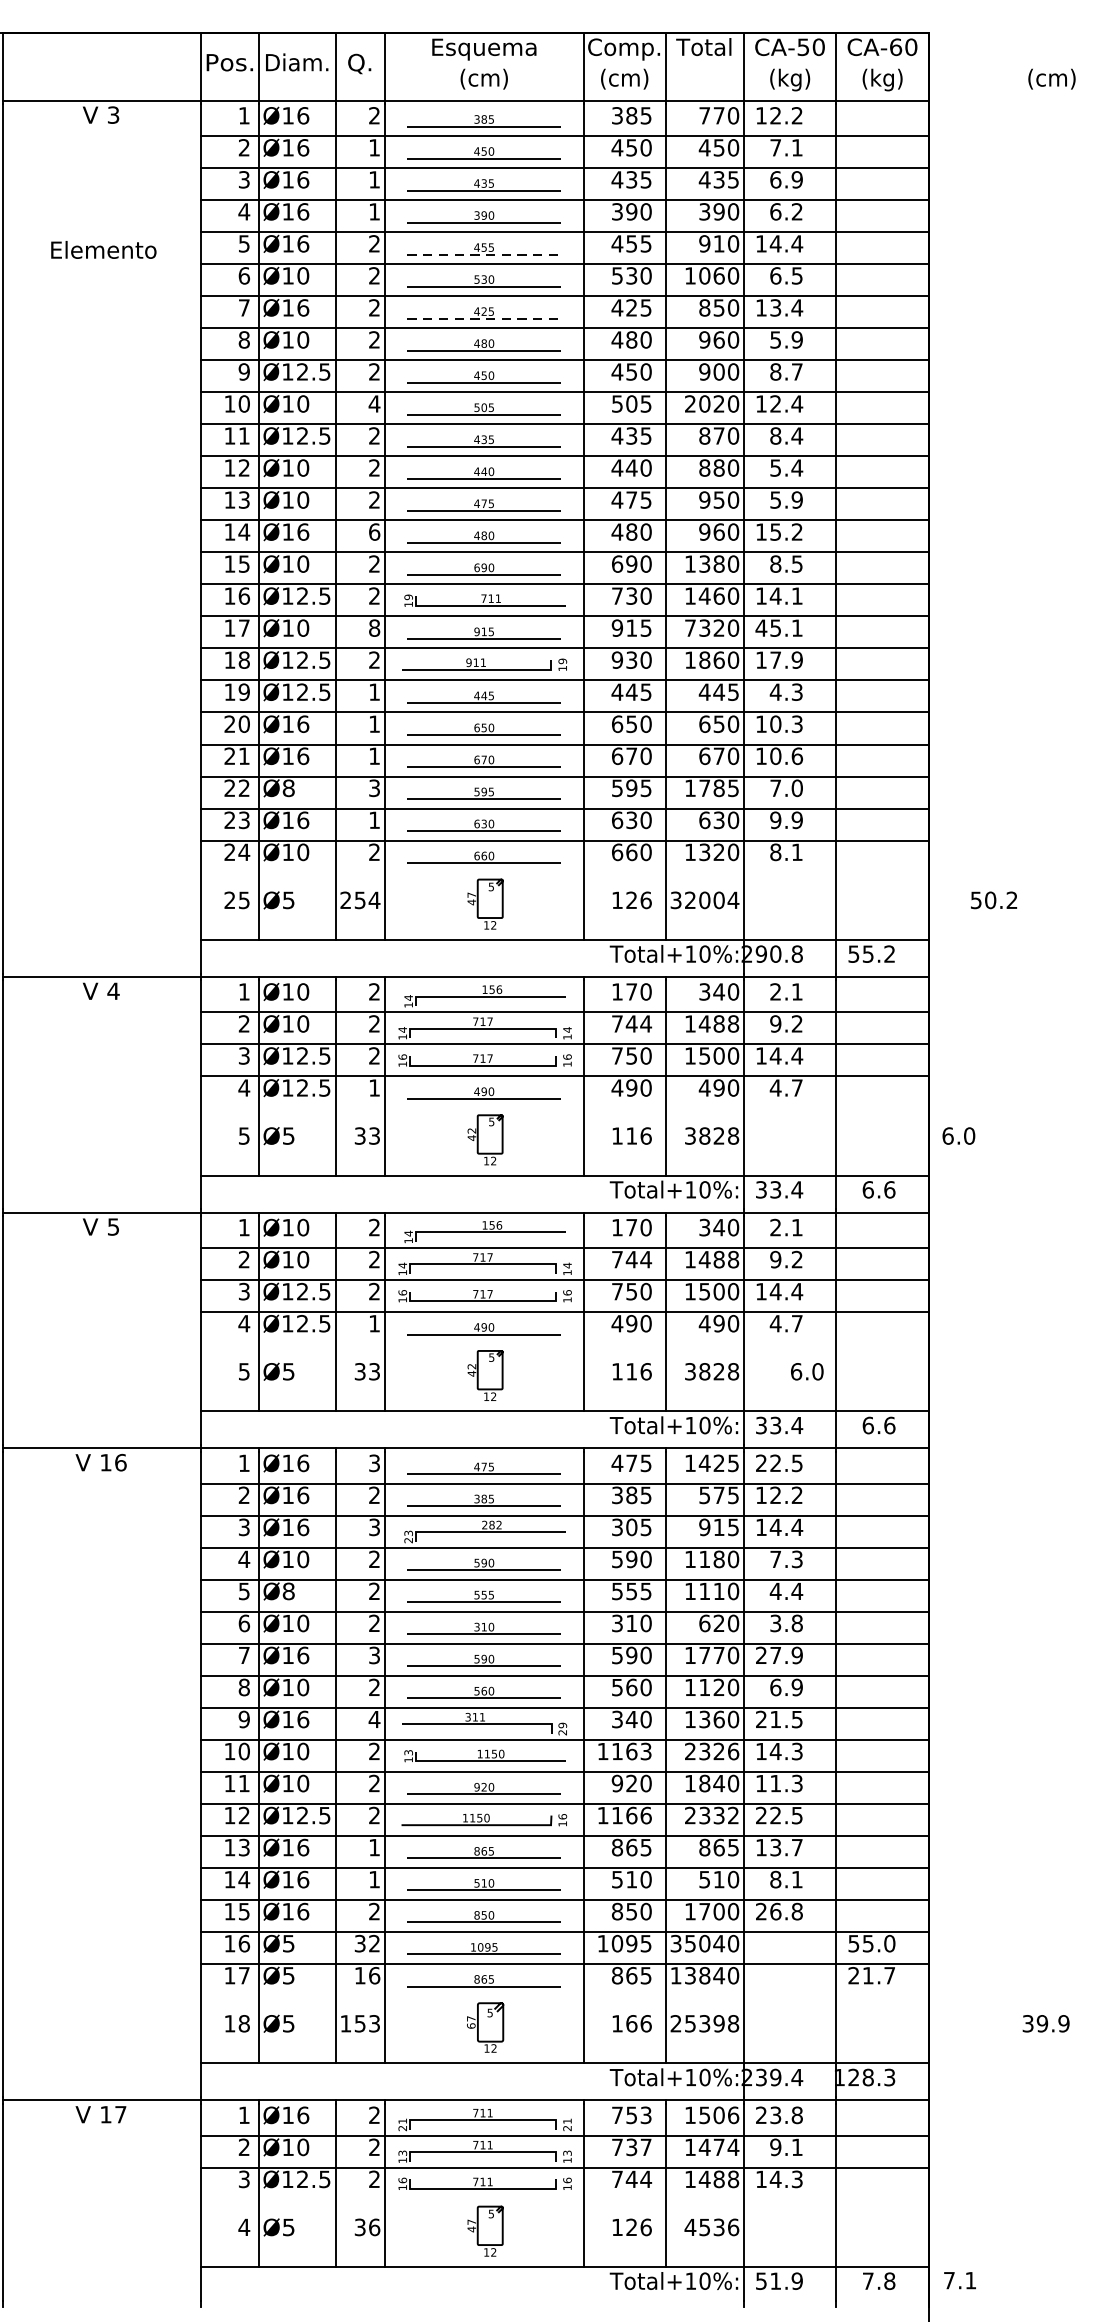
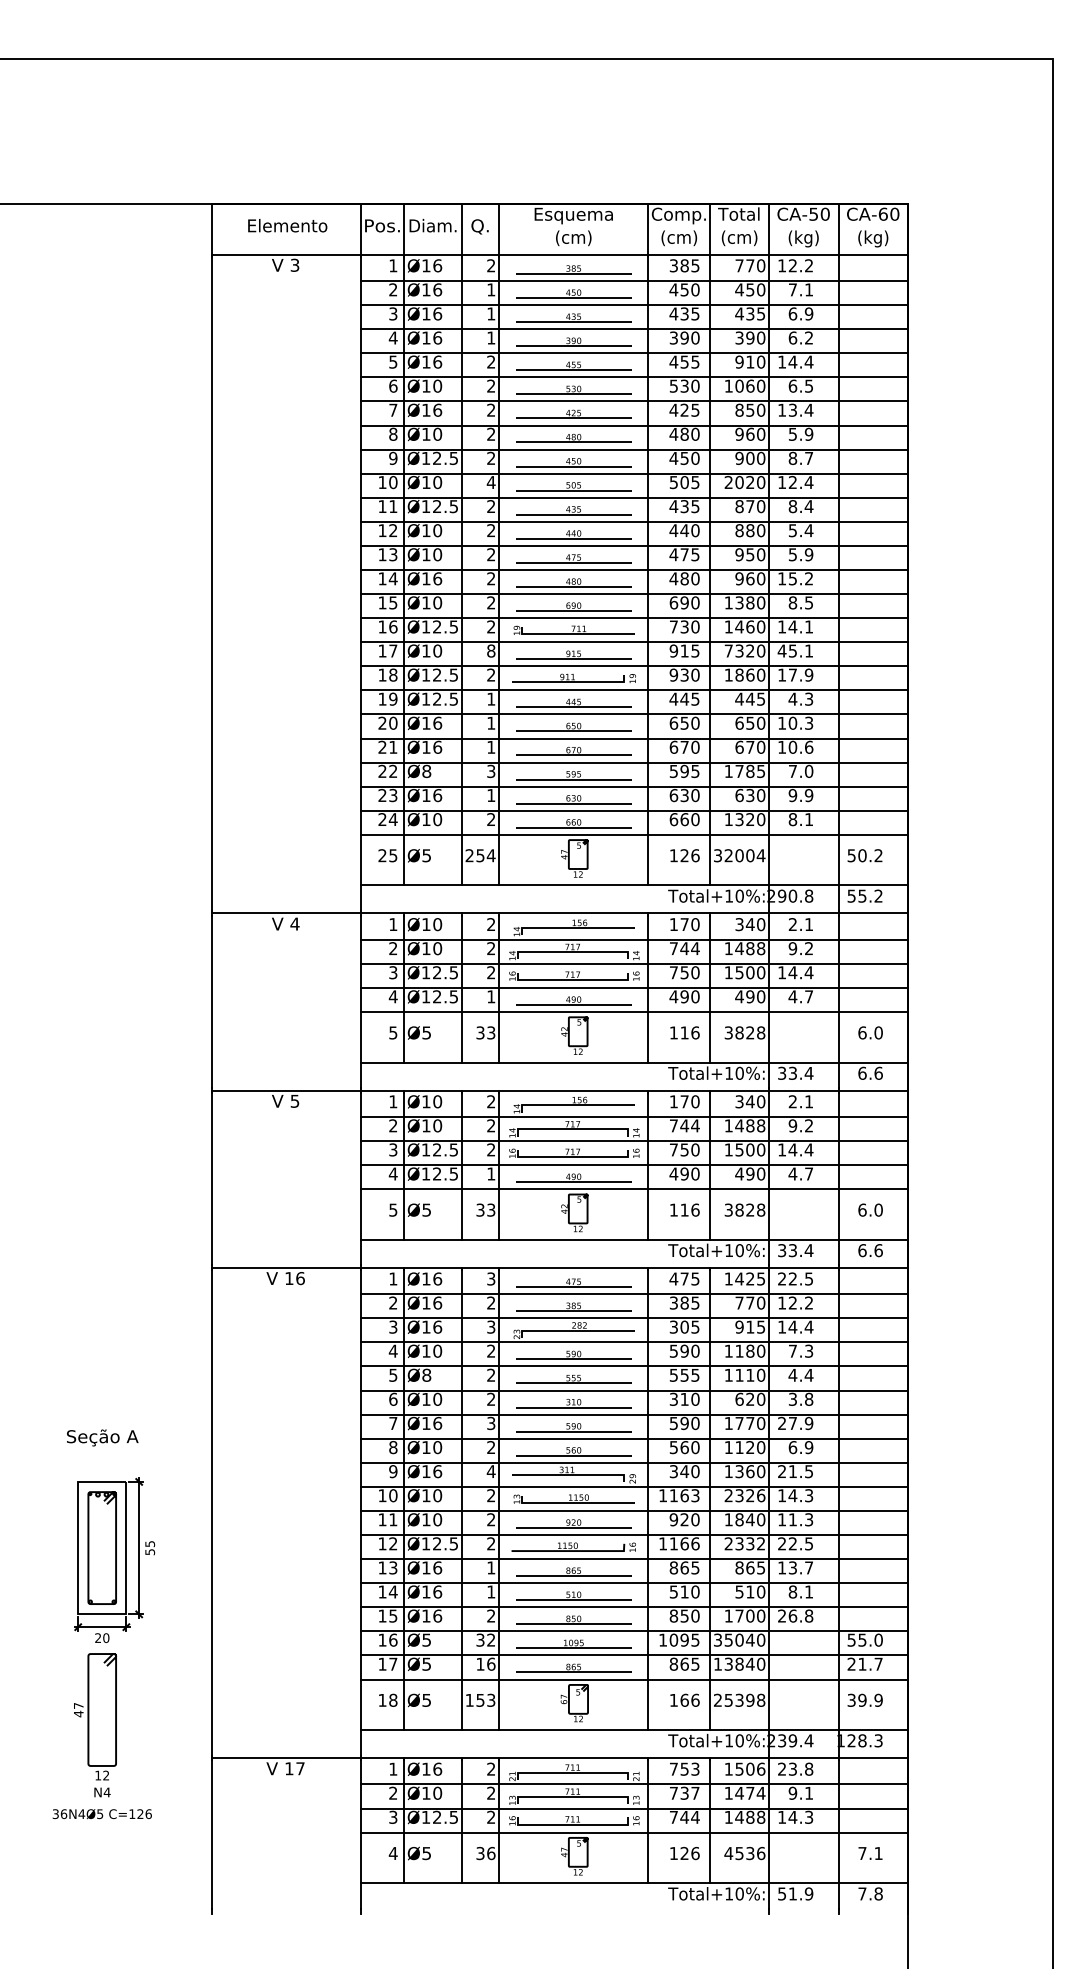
text: (1051, 79) -> (739, 238), moved
text: (103, 249) -> (287, 225), moved
line: (483, 255) -> (573, 370), dashed -> solid
line: (483, 318) -> (573, 418), dashed -> solid
text: (374, 531) -> (491, 578), 6 -> 2
line: (565, 872) -> (634, 834), added
text: (993, 900) -> (864, 855), moved
line: (565, 1108) -> (634, 1012), added
text: (958, 1135) -> (870, 1032), moved
line: (565, 1344) -> (634, 1189), added
text: (807, 1370) -> (870, 1209), moved
text: (719, 1494) -> (750, 1302), 575 -> 770
line: (565, 1995) -> (634, 1679), added
text: (1045, 2022) -> (864, 1699), moved
line: (565, 2199) -> (634, 1832), added
text: (960, 2280) -> (870, 1853), moved

